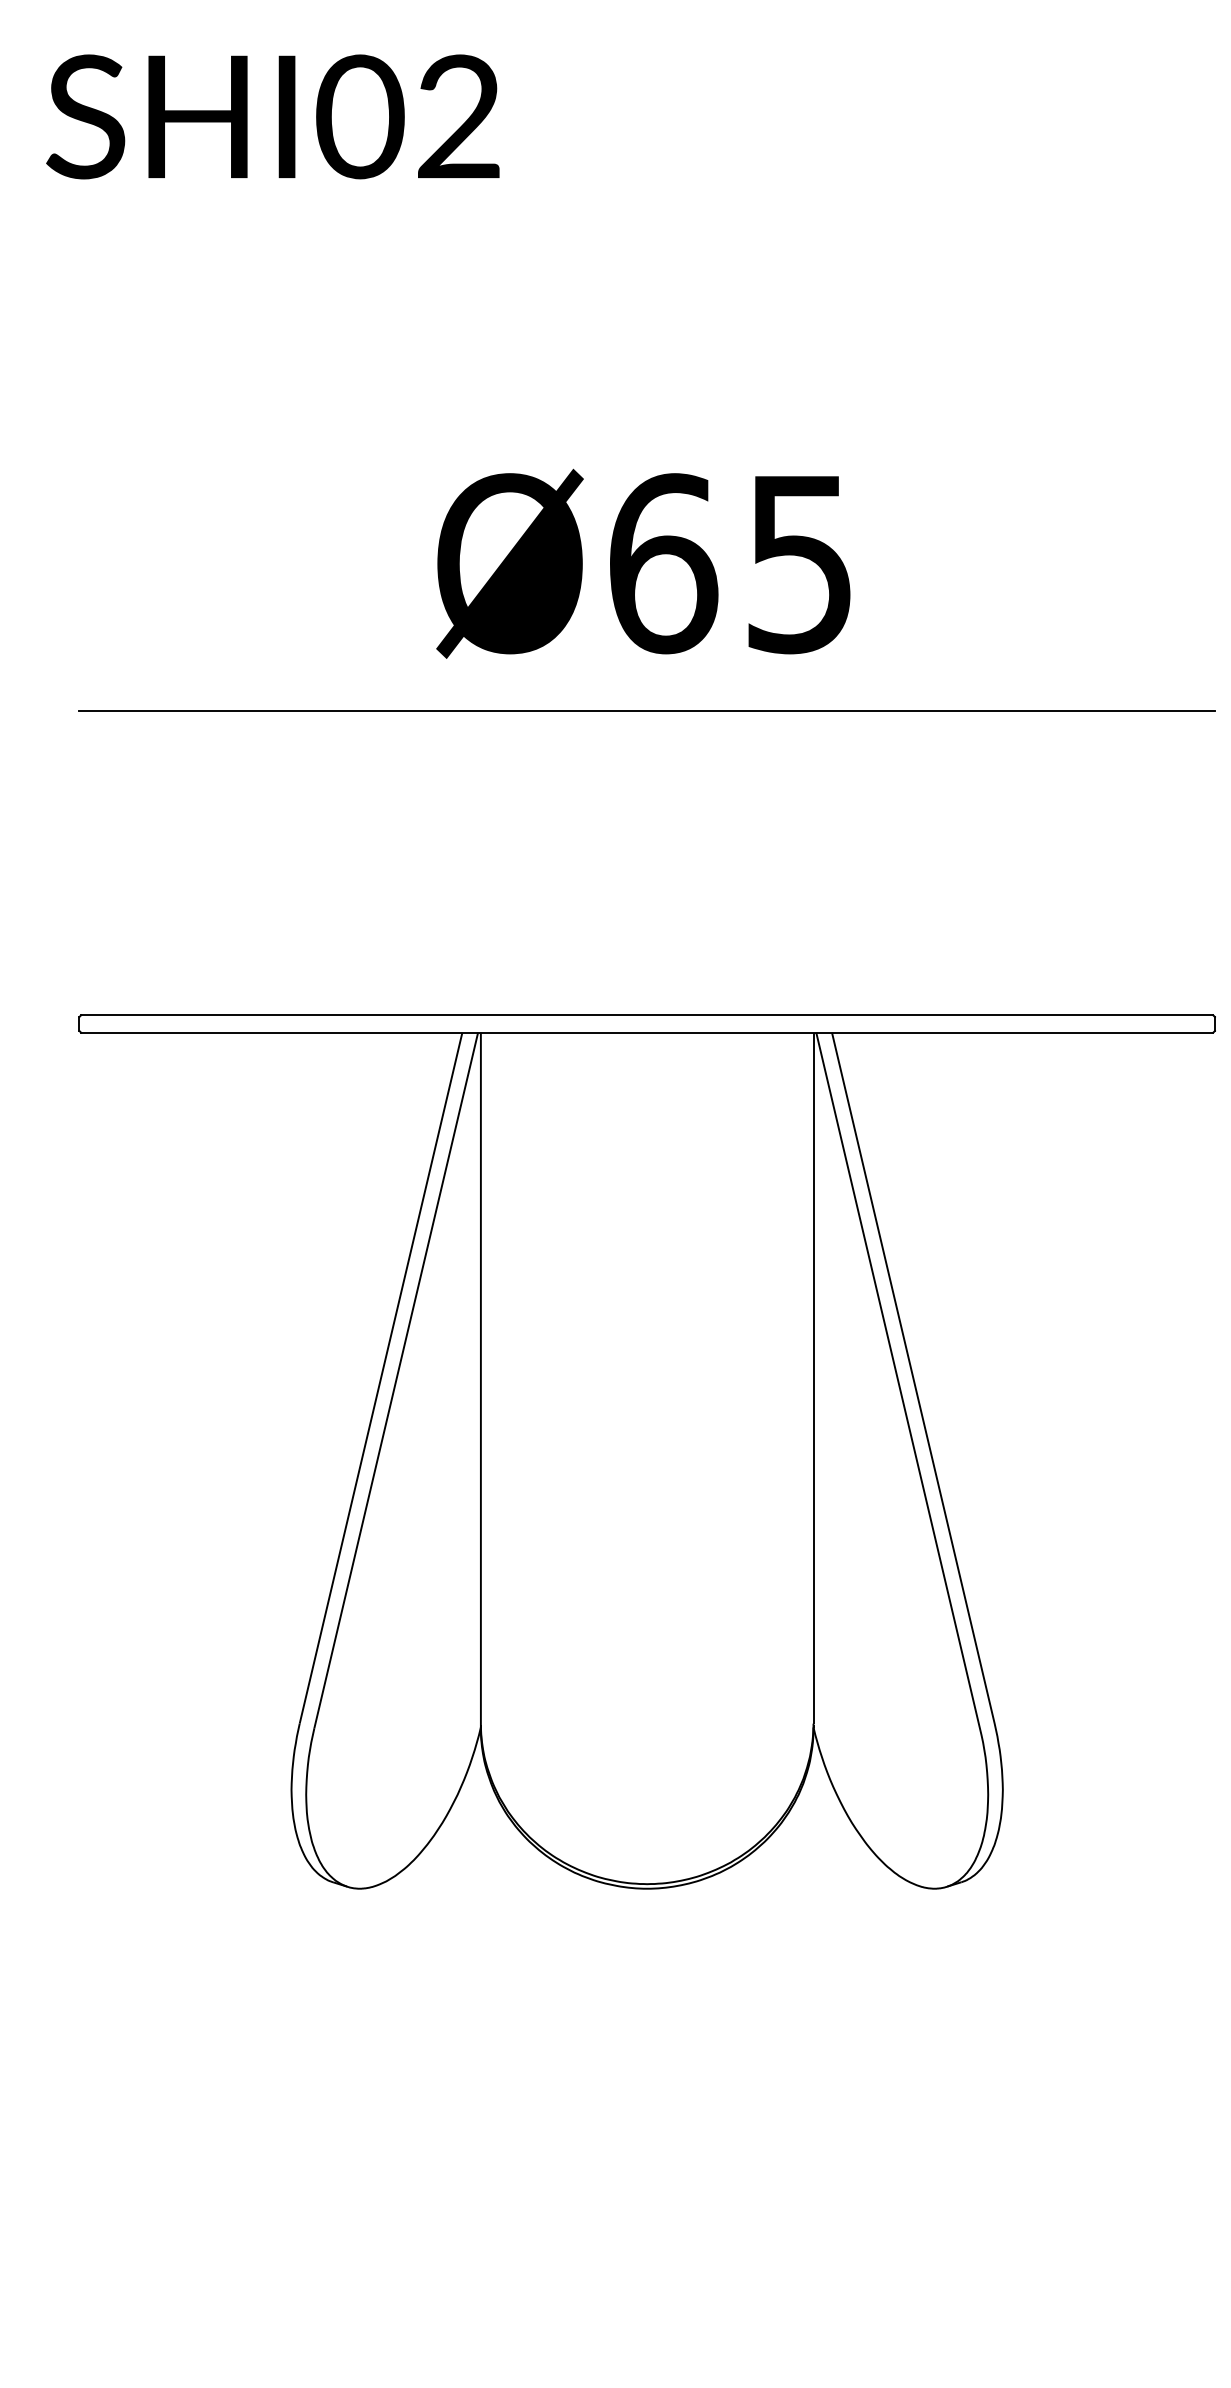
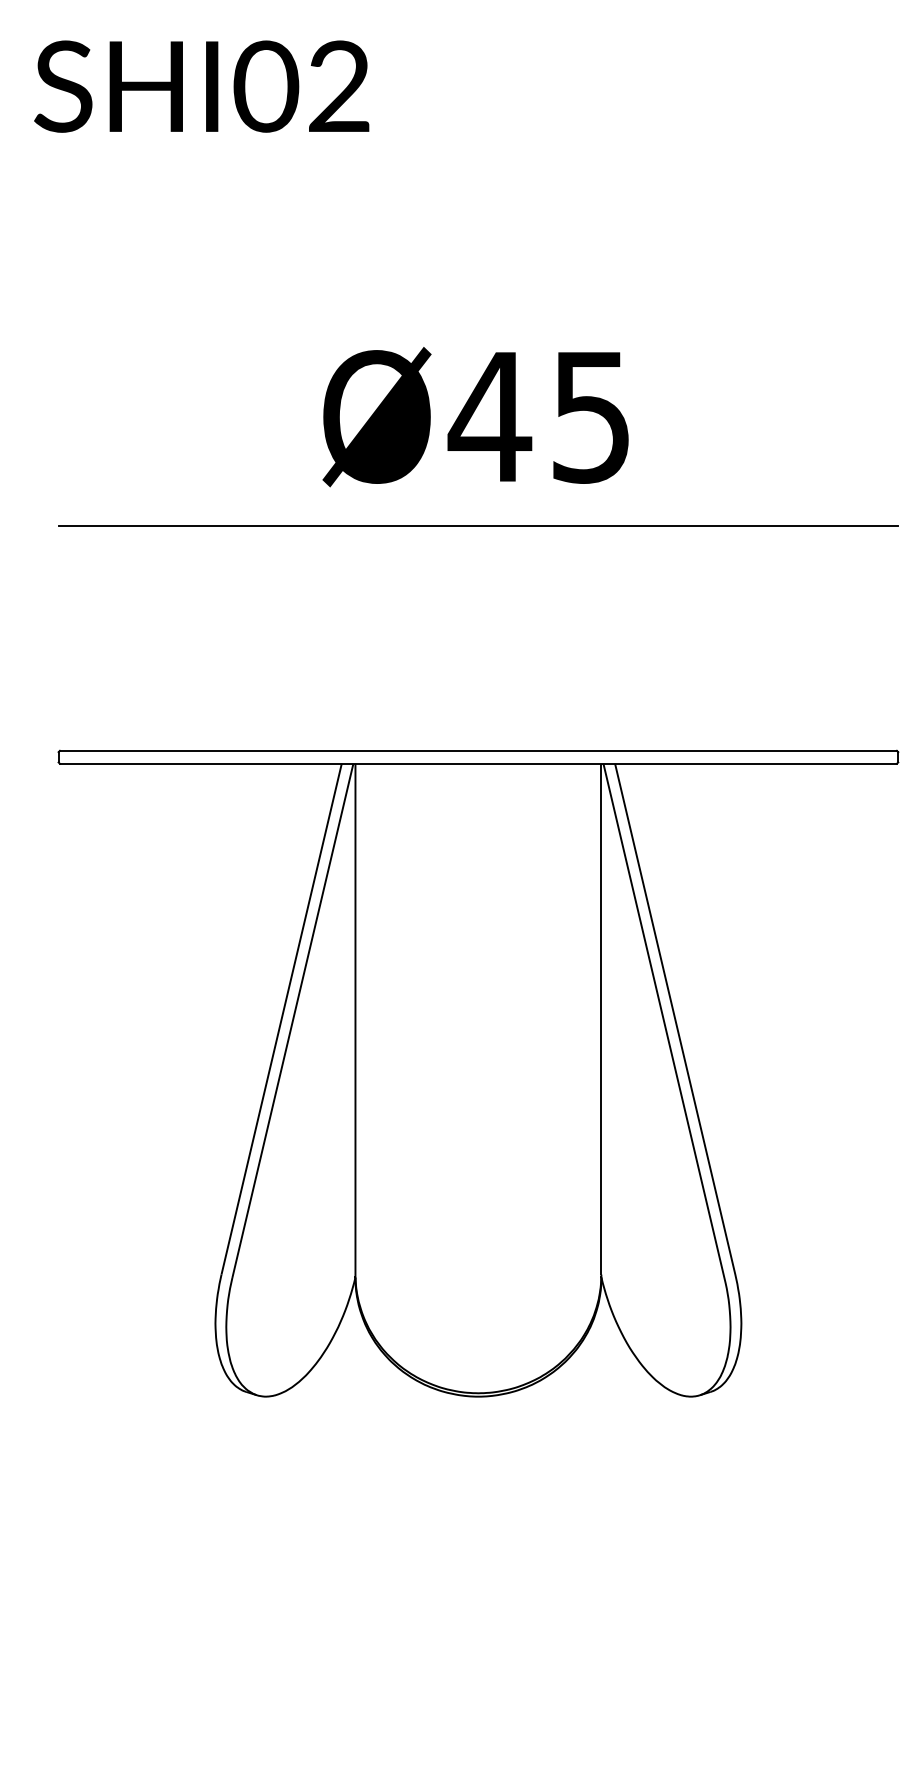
text: (662, 563) -> (489, 416), Ø65 -> Ø45

